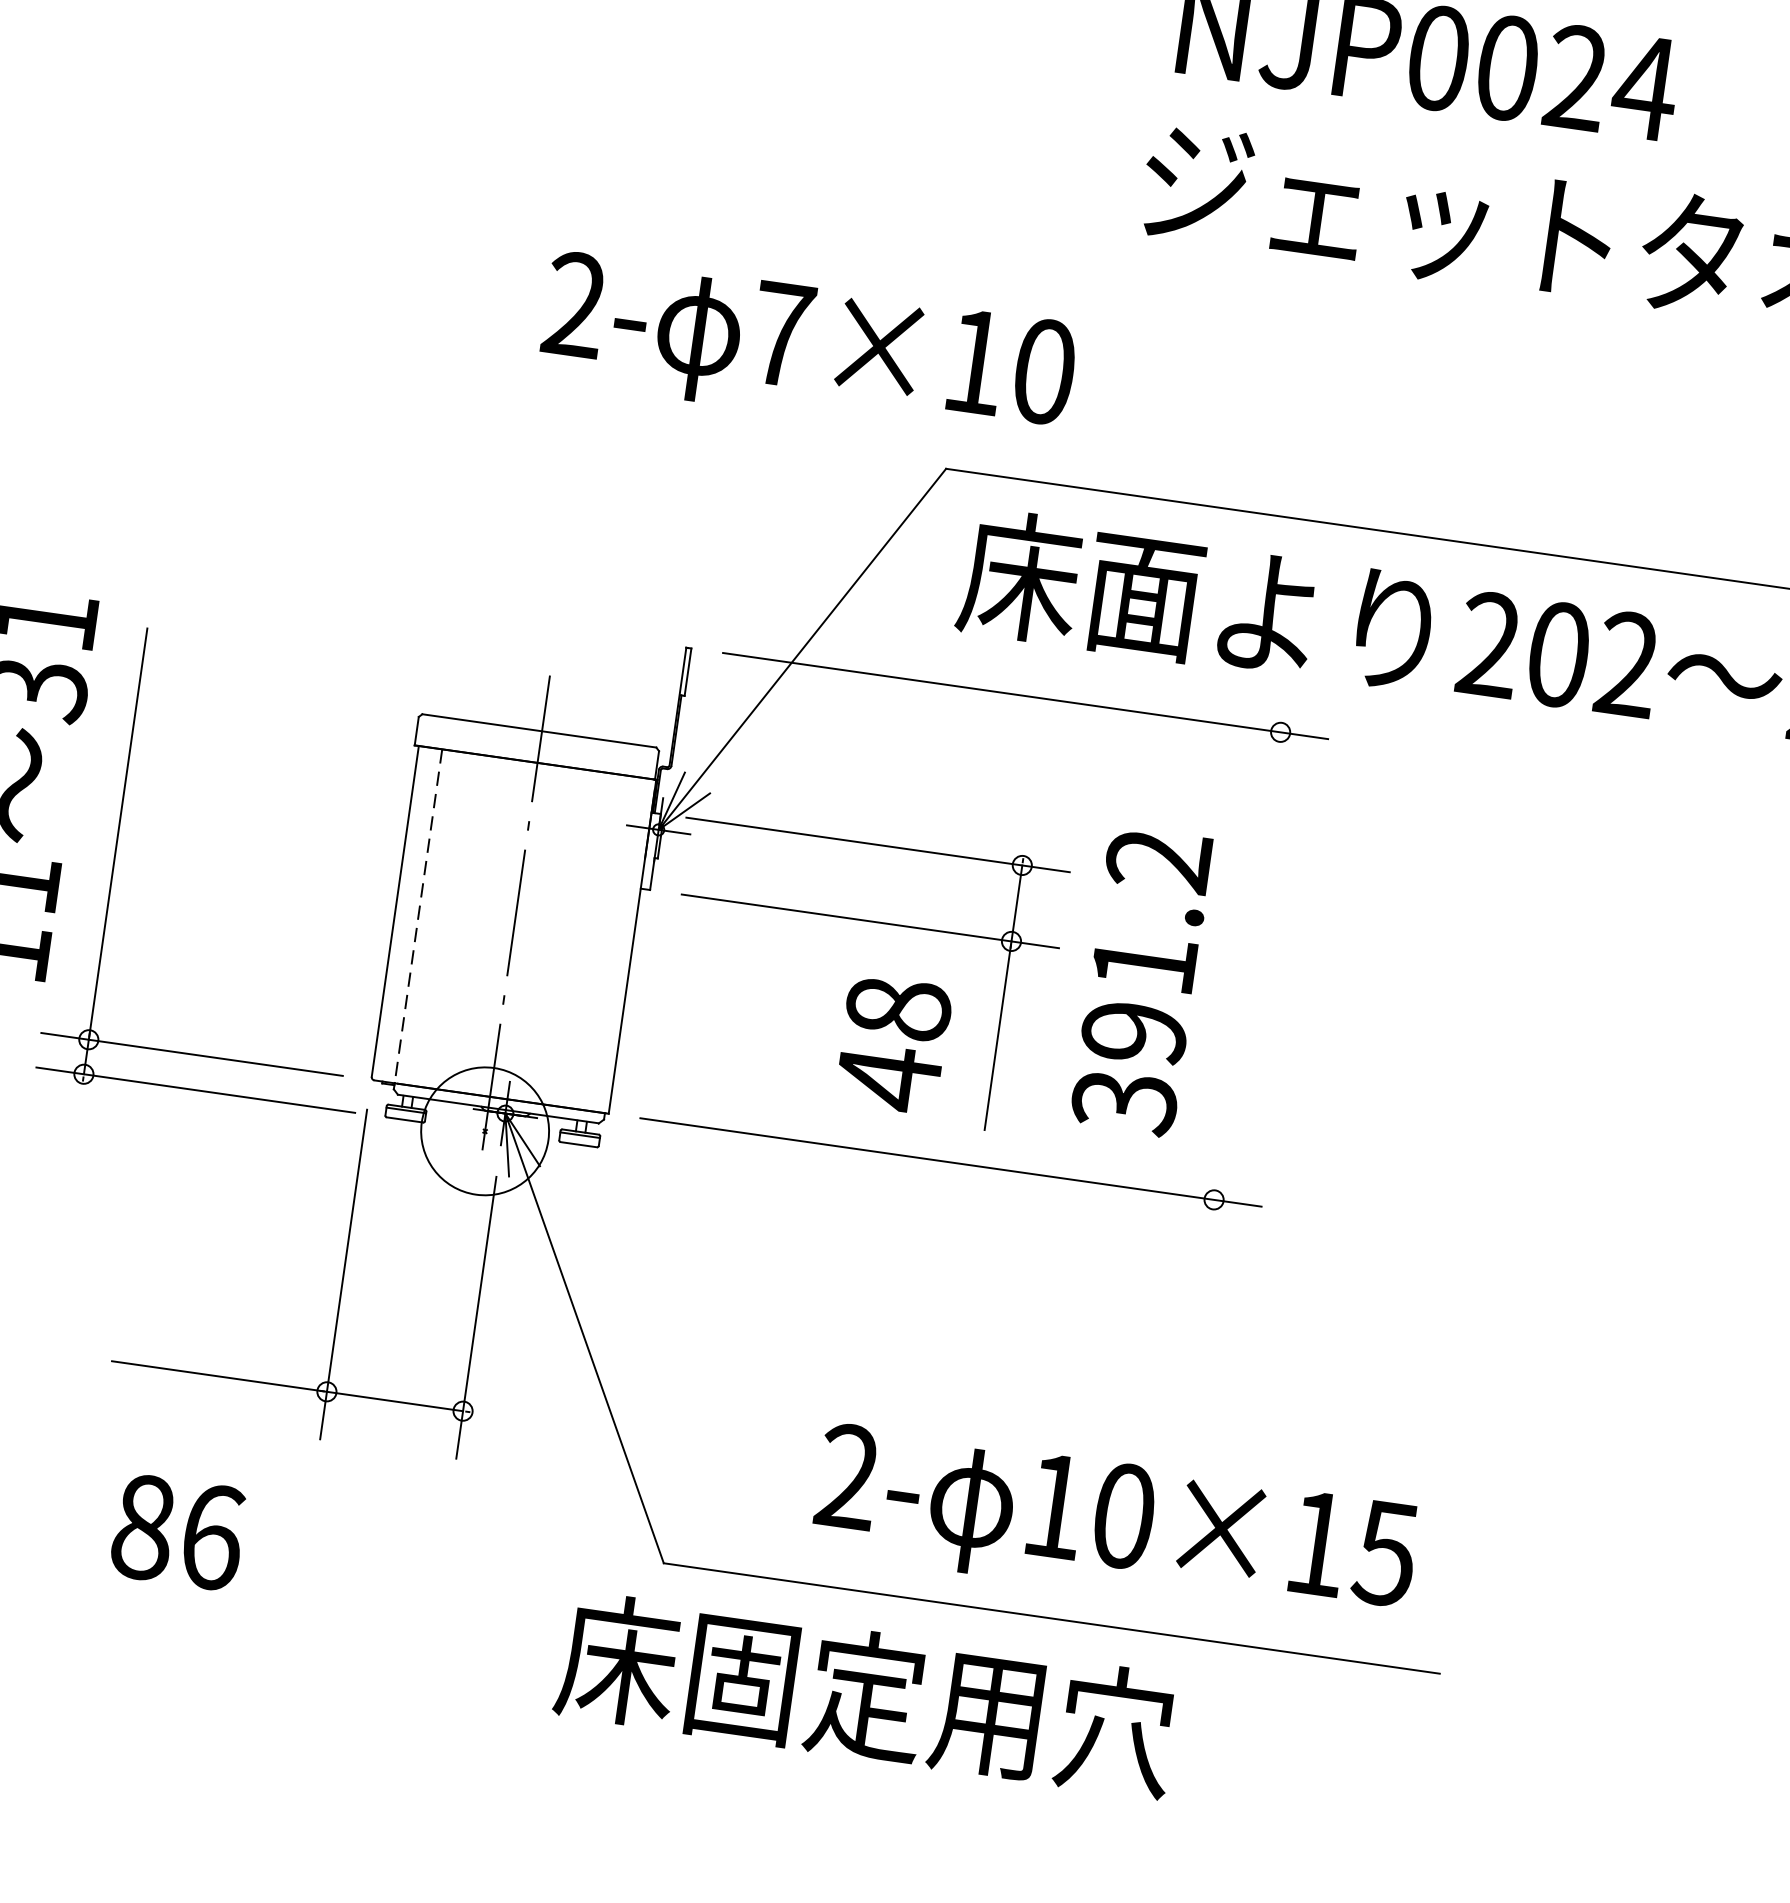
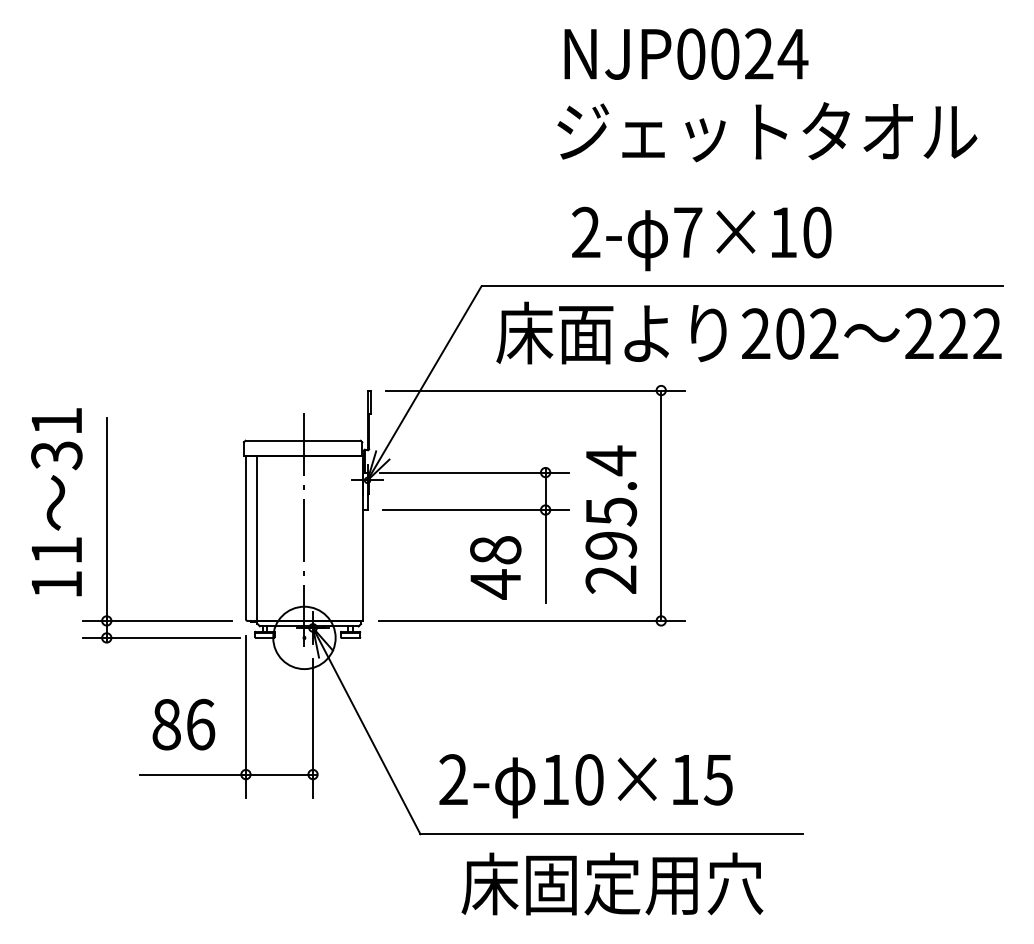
text: (807, 350) -> (701, 238), moved
line: (418, 918) -> (257, 539), dashed -> solid
line: (1247, 965) -> (661, 505), added
text: (1142, 979) -> (611, 519), 391.2 -> 295.4
text: (1114, 1528) -> (585, 786), moved
text: (177, 1531) -> (183, 724), moved
text: (866, 1694) -> (612, 883), moved

